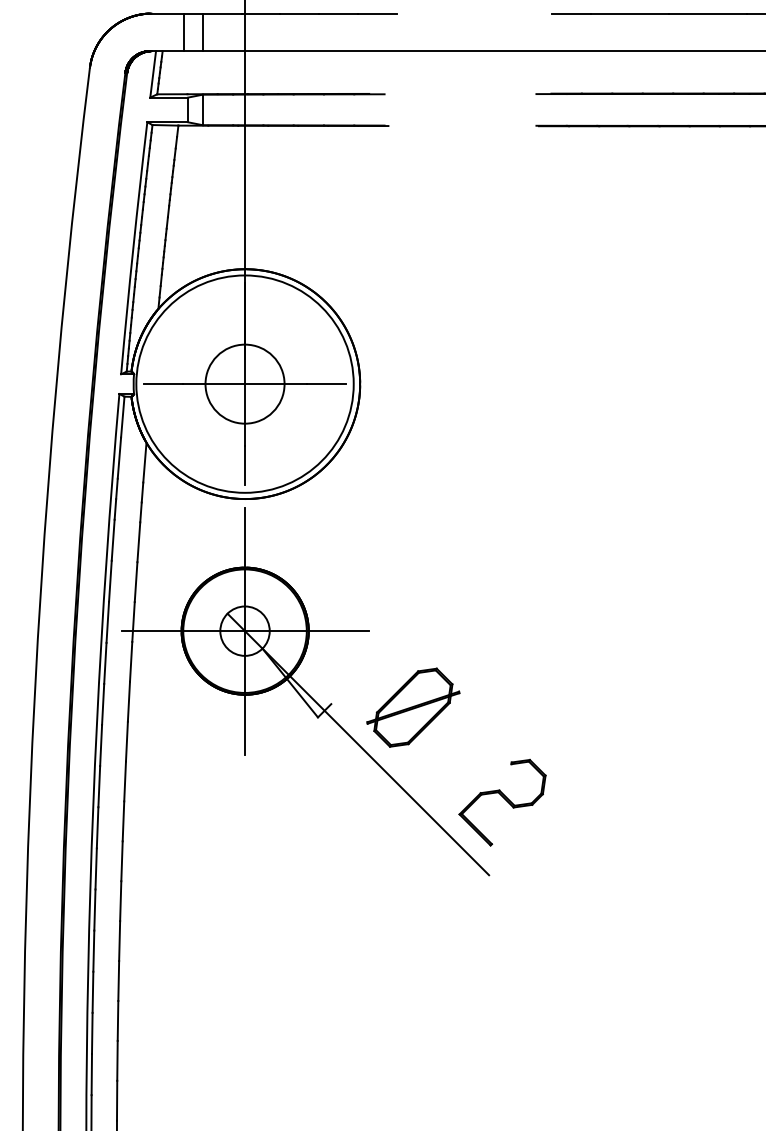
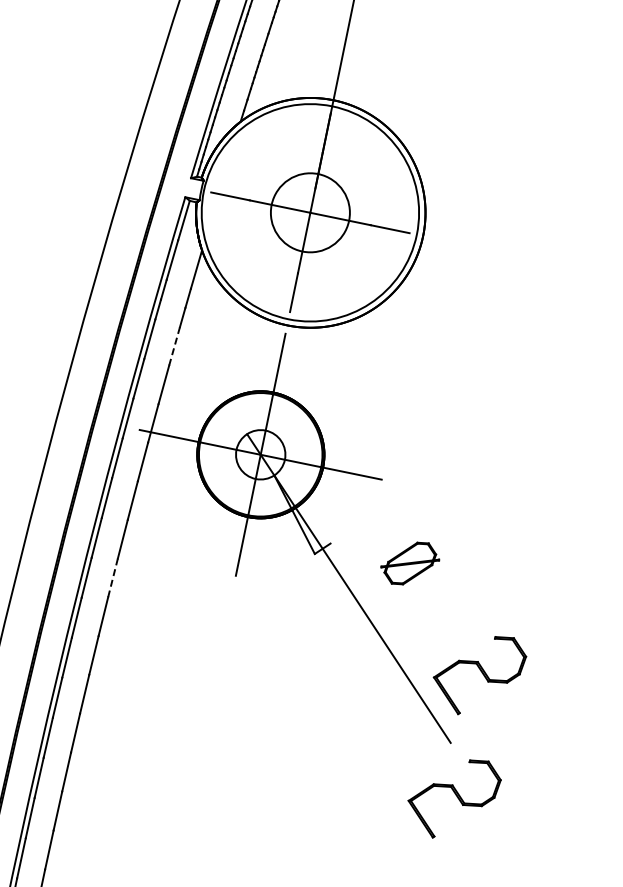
line: (138, 542) -> (174, 346), solid -> dashed
part: (413, 707) -> (410, 563), size x0.6
line: (125, 781) -> (113, 578), solid -> dashed
part: (502, 928) -> (453, 797), added

